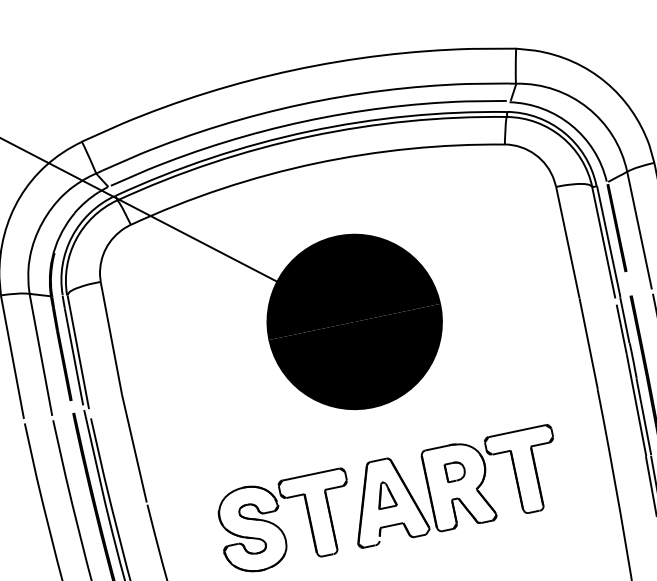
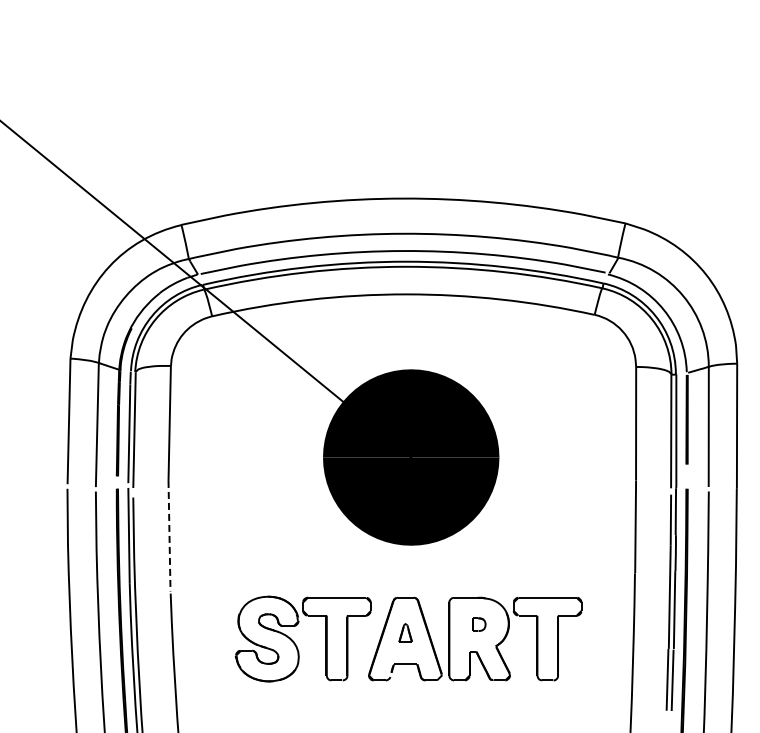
line: (134, 449) -> (169, 536), solid -> dashed
part: (455, 471) -> (479, 624), size x0.7
part: (385, 494) -> (405, 632), size x0.7

